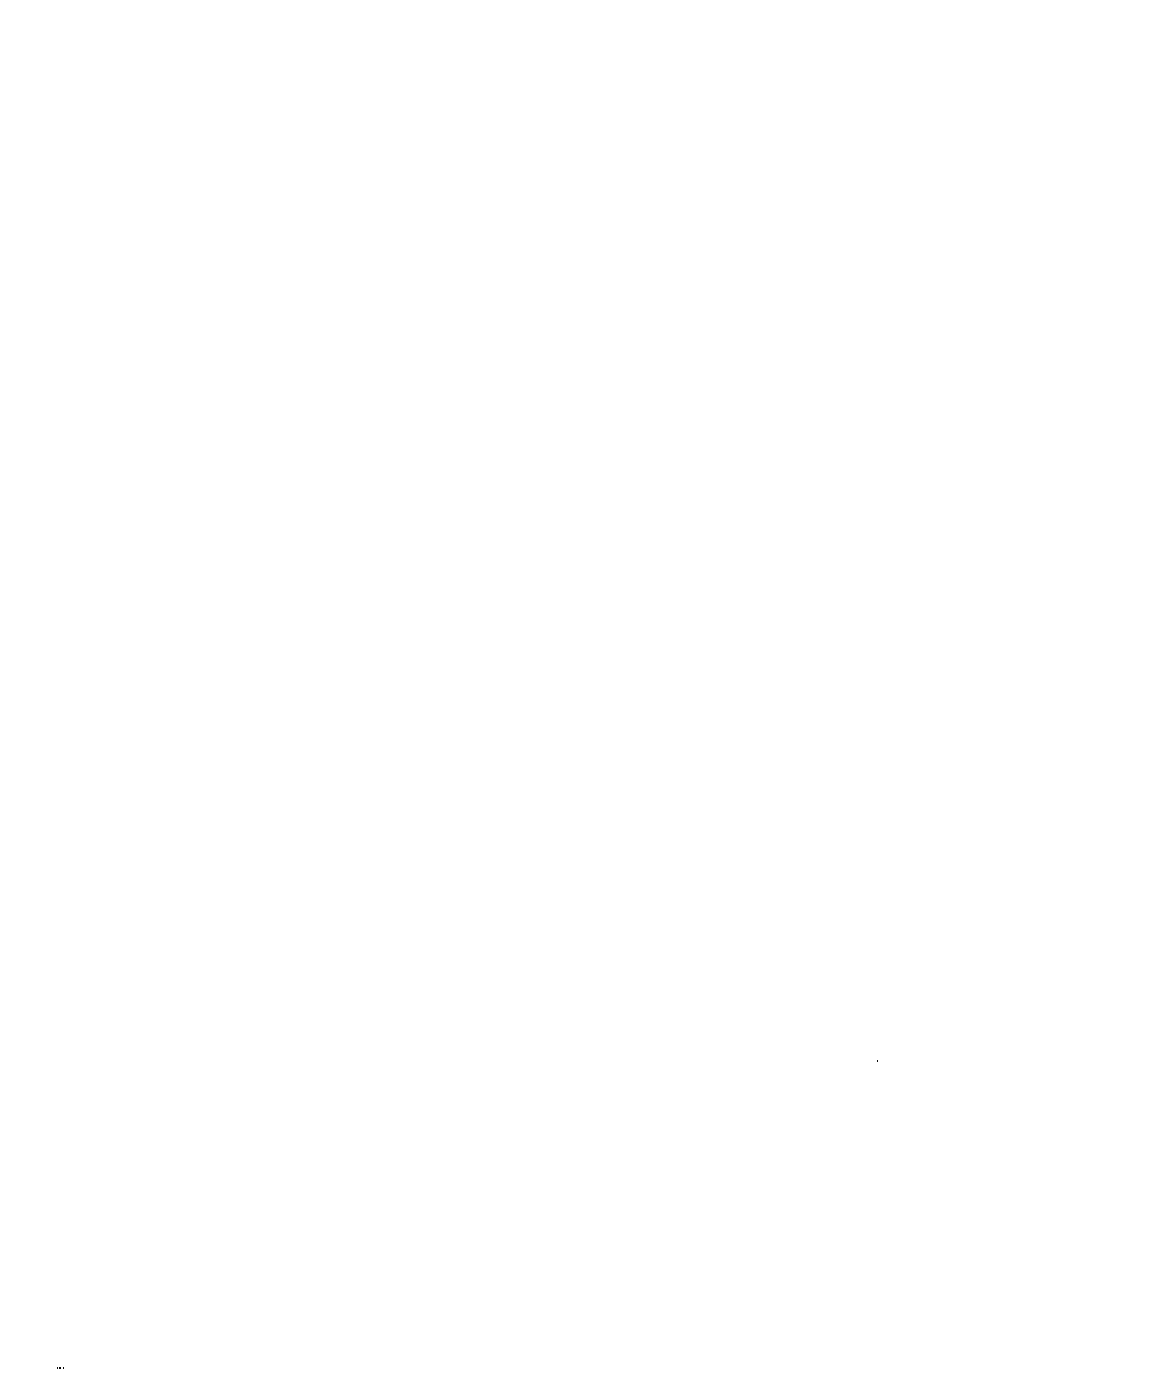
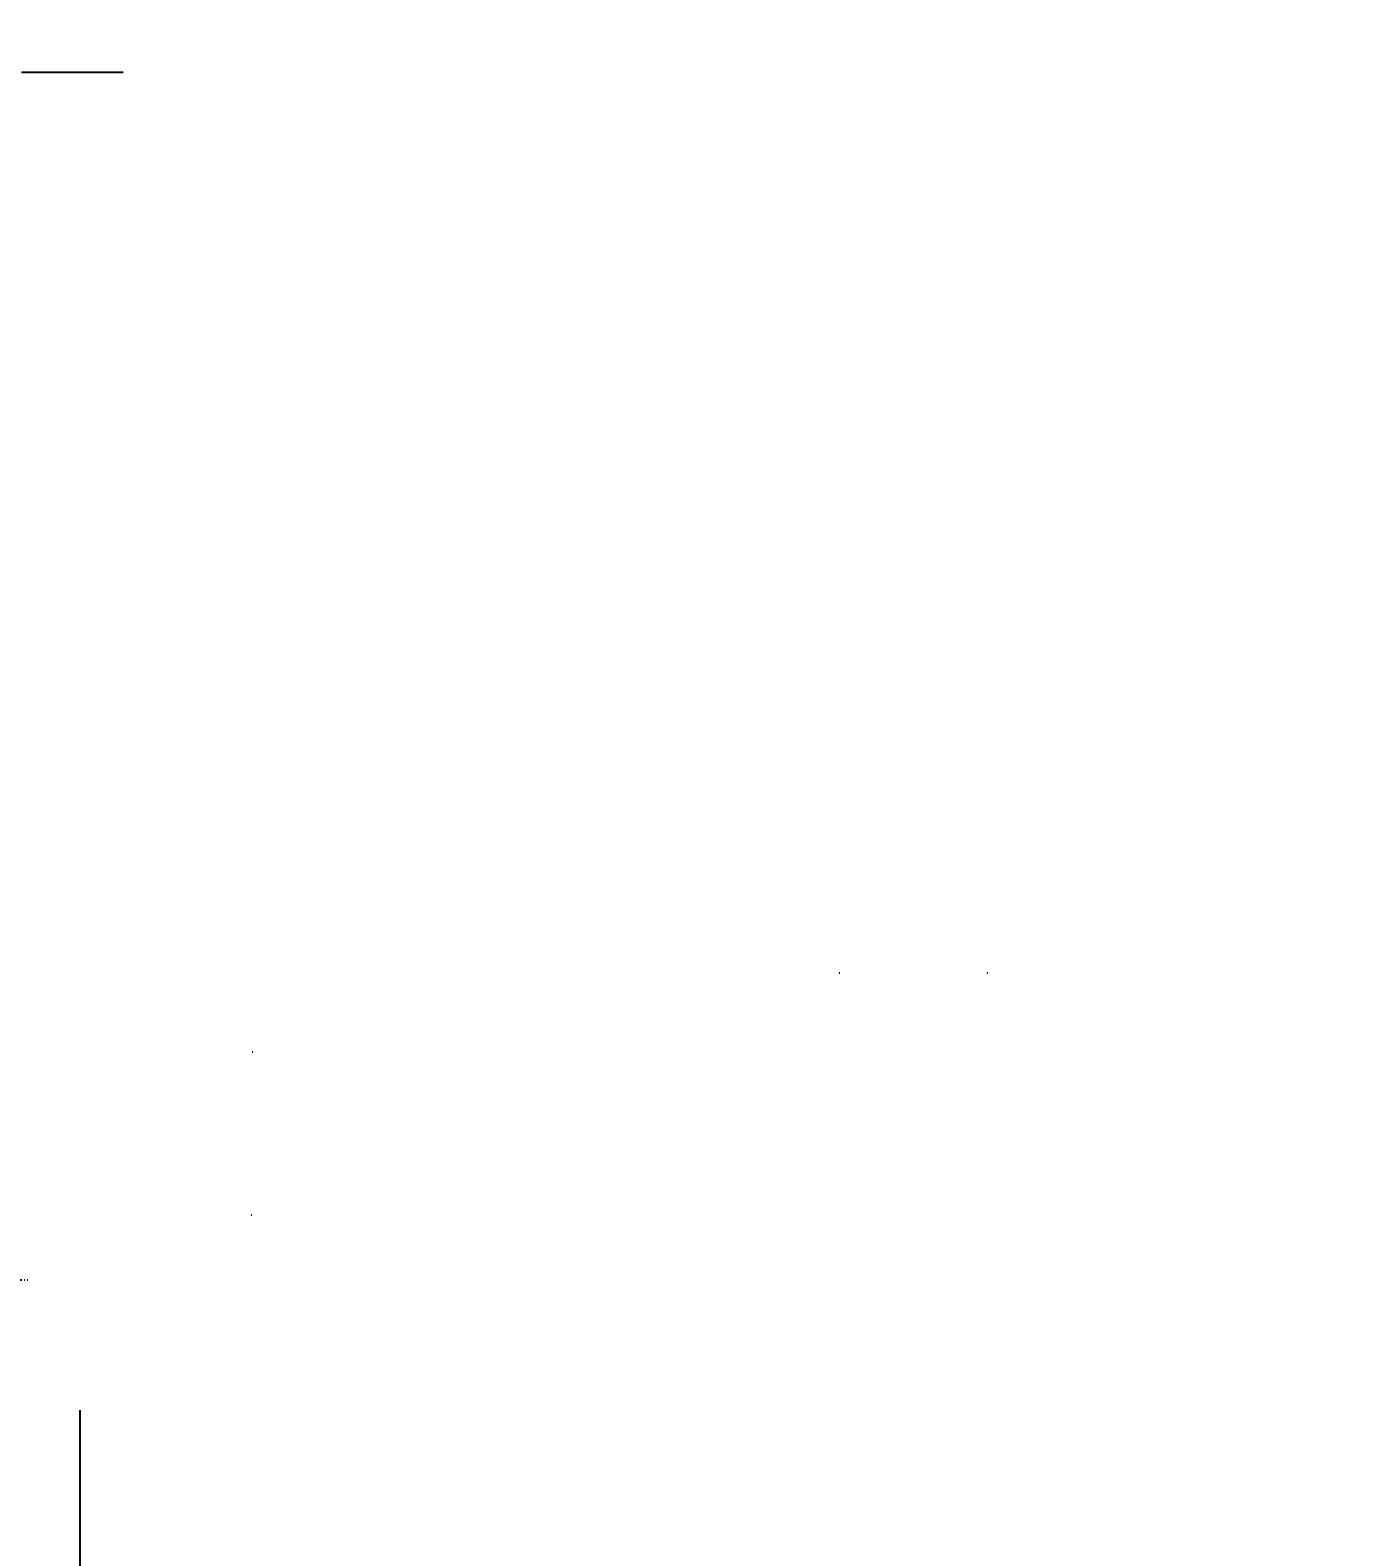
line: (110, 160) -> (72, 72), added

